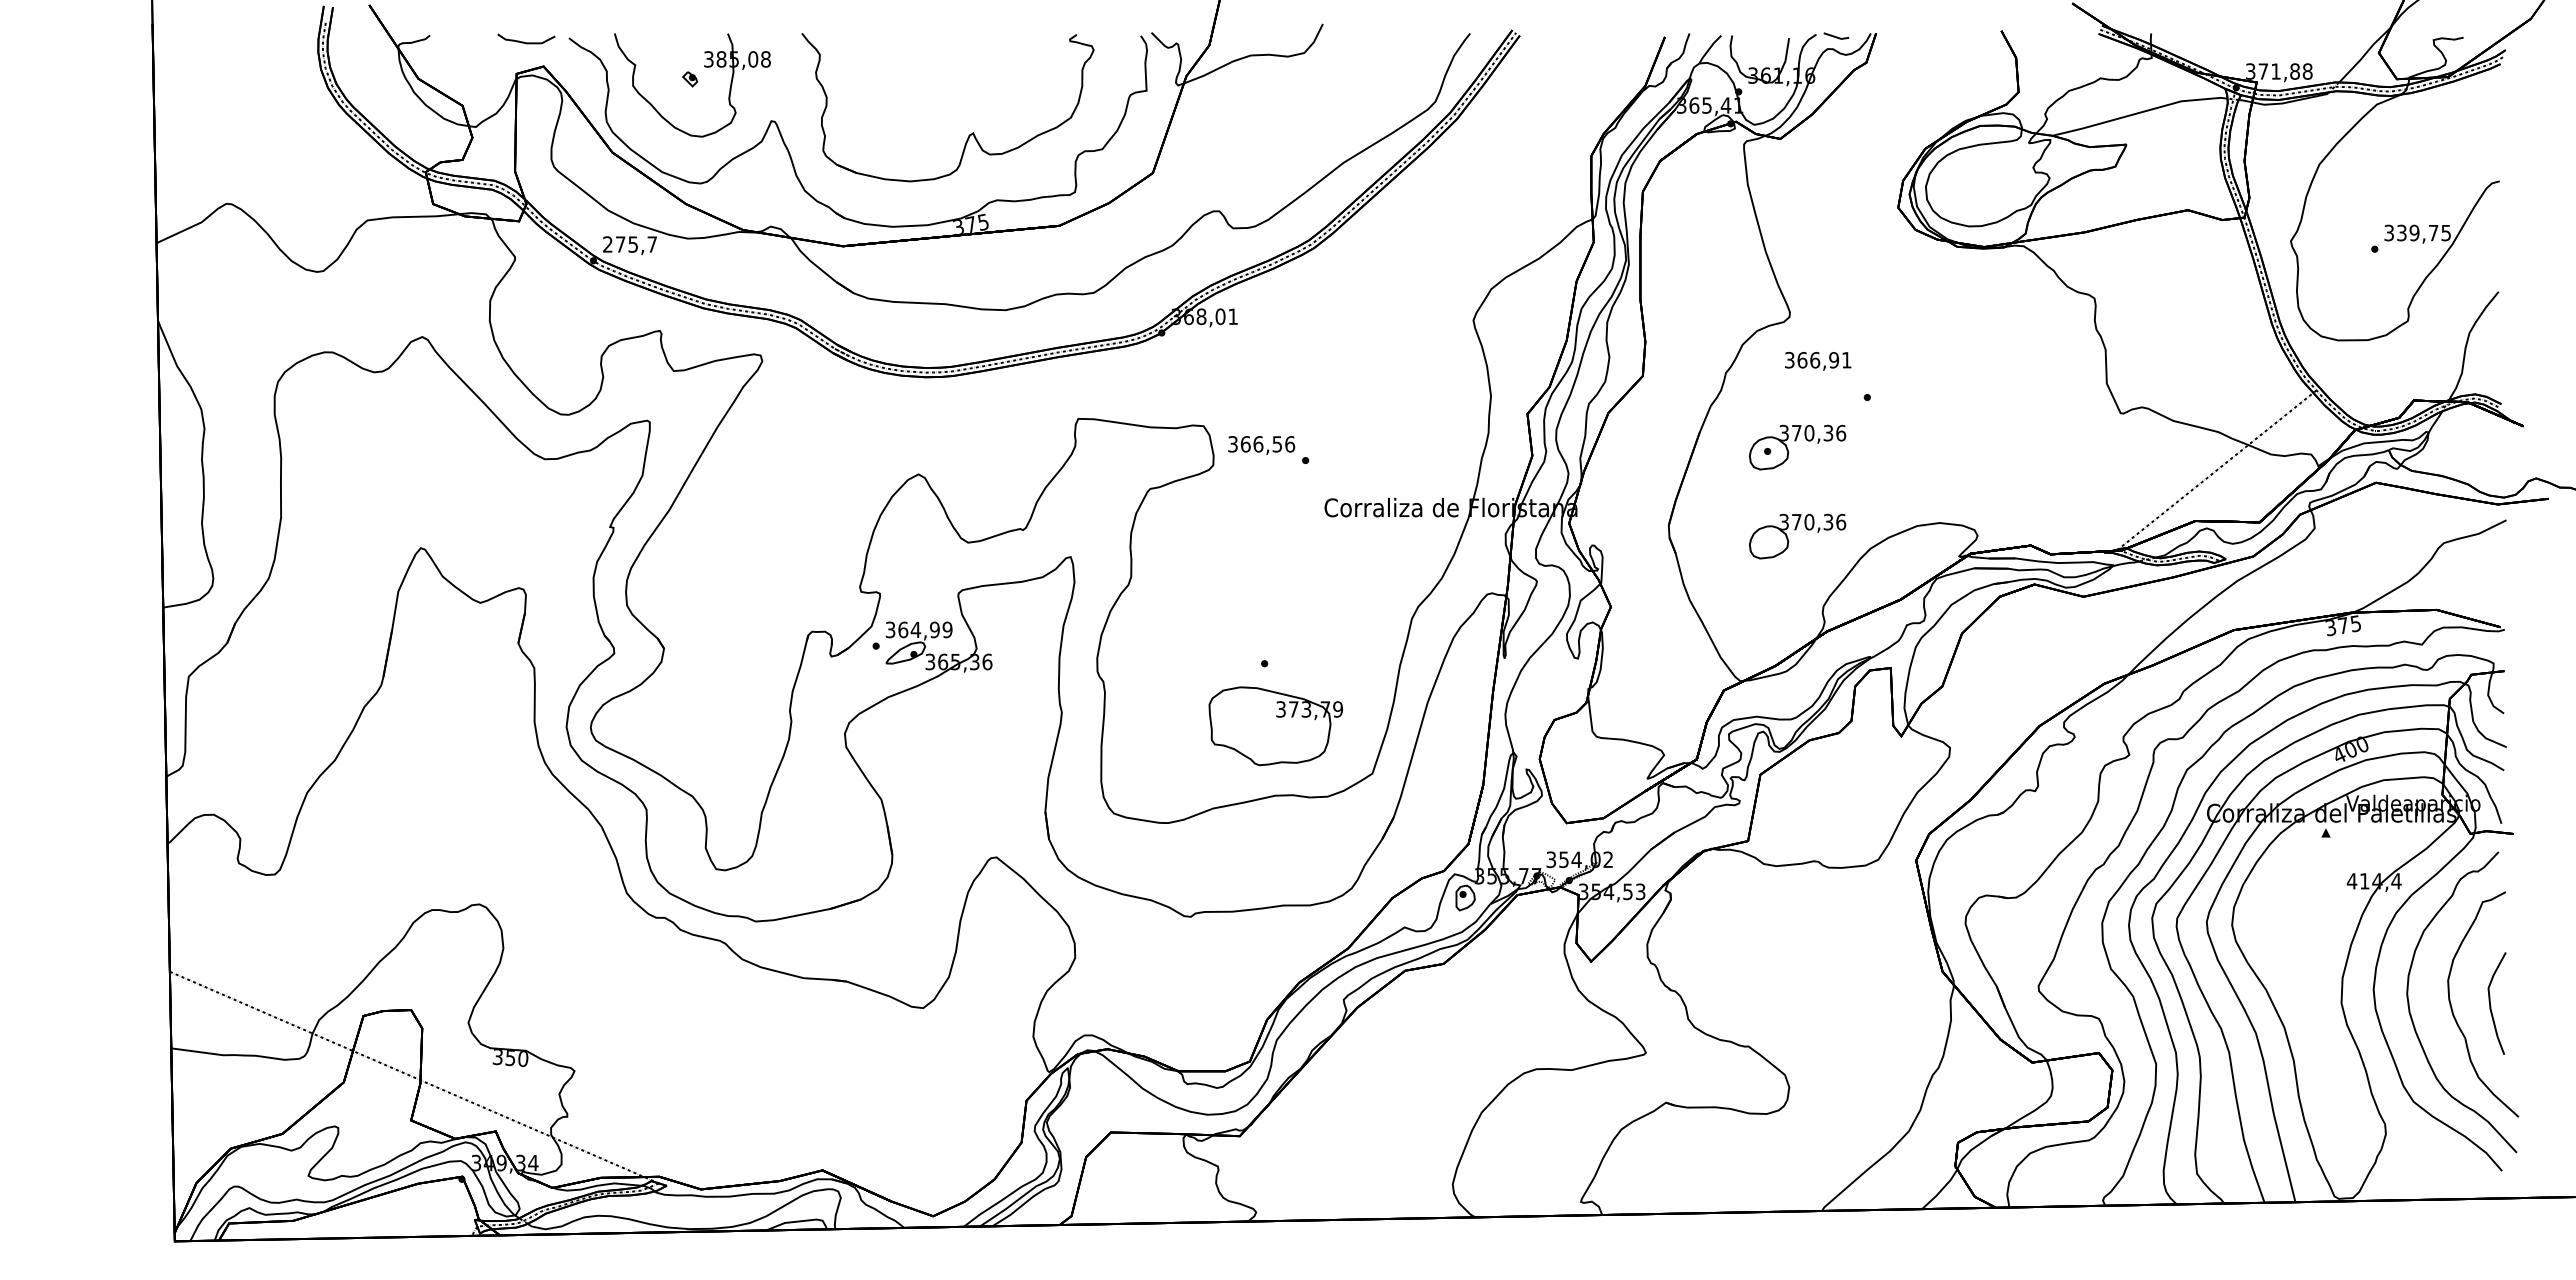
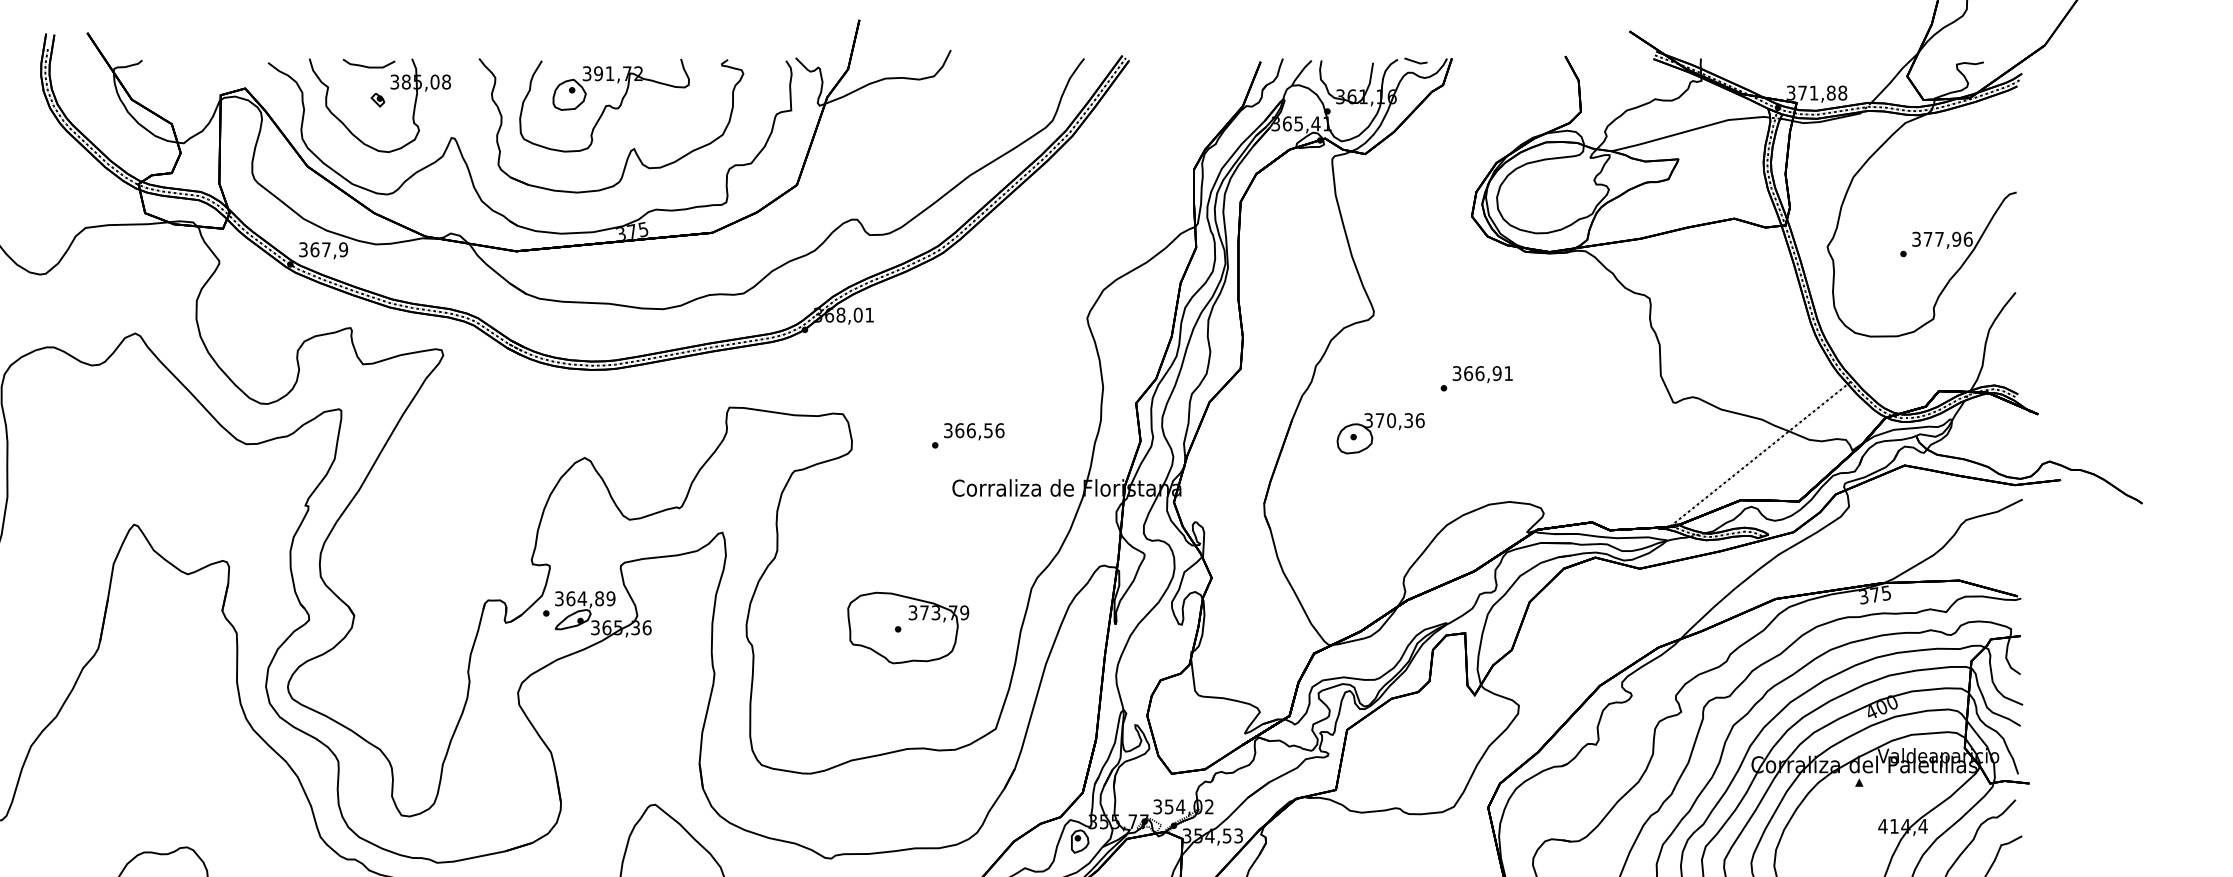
curve: (526, 42) -> (369, 66), moved
part: (940, 85) -> (604, 105), added
text: (2424, 232) -> (1948, 238), 339,75 -> 377,96
text: (630, 244) -> (323, 249), 275,7 -> 367,9
text: (1818, 361) -> (1483, 374), moved
text: (1261, 445) -> (974, 431), moved
part: (1795, 530) -> (1378, 508), removed
text: (934, 629) -> (599, 598), 364,99 -> 364,89
part: (1275, 726) -> (907, 628), moved

